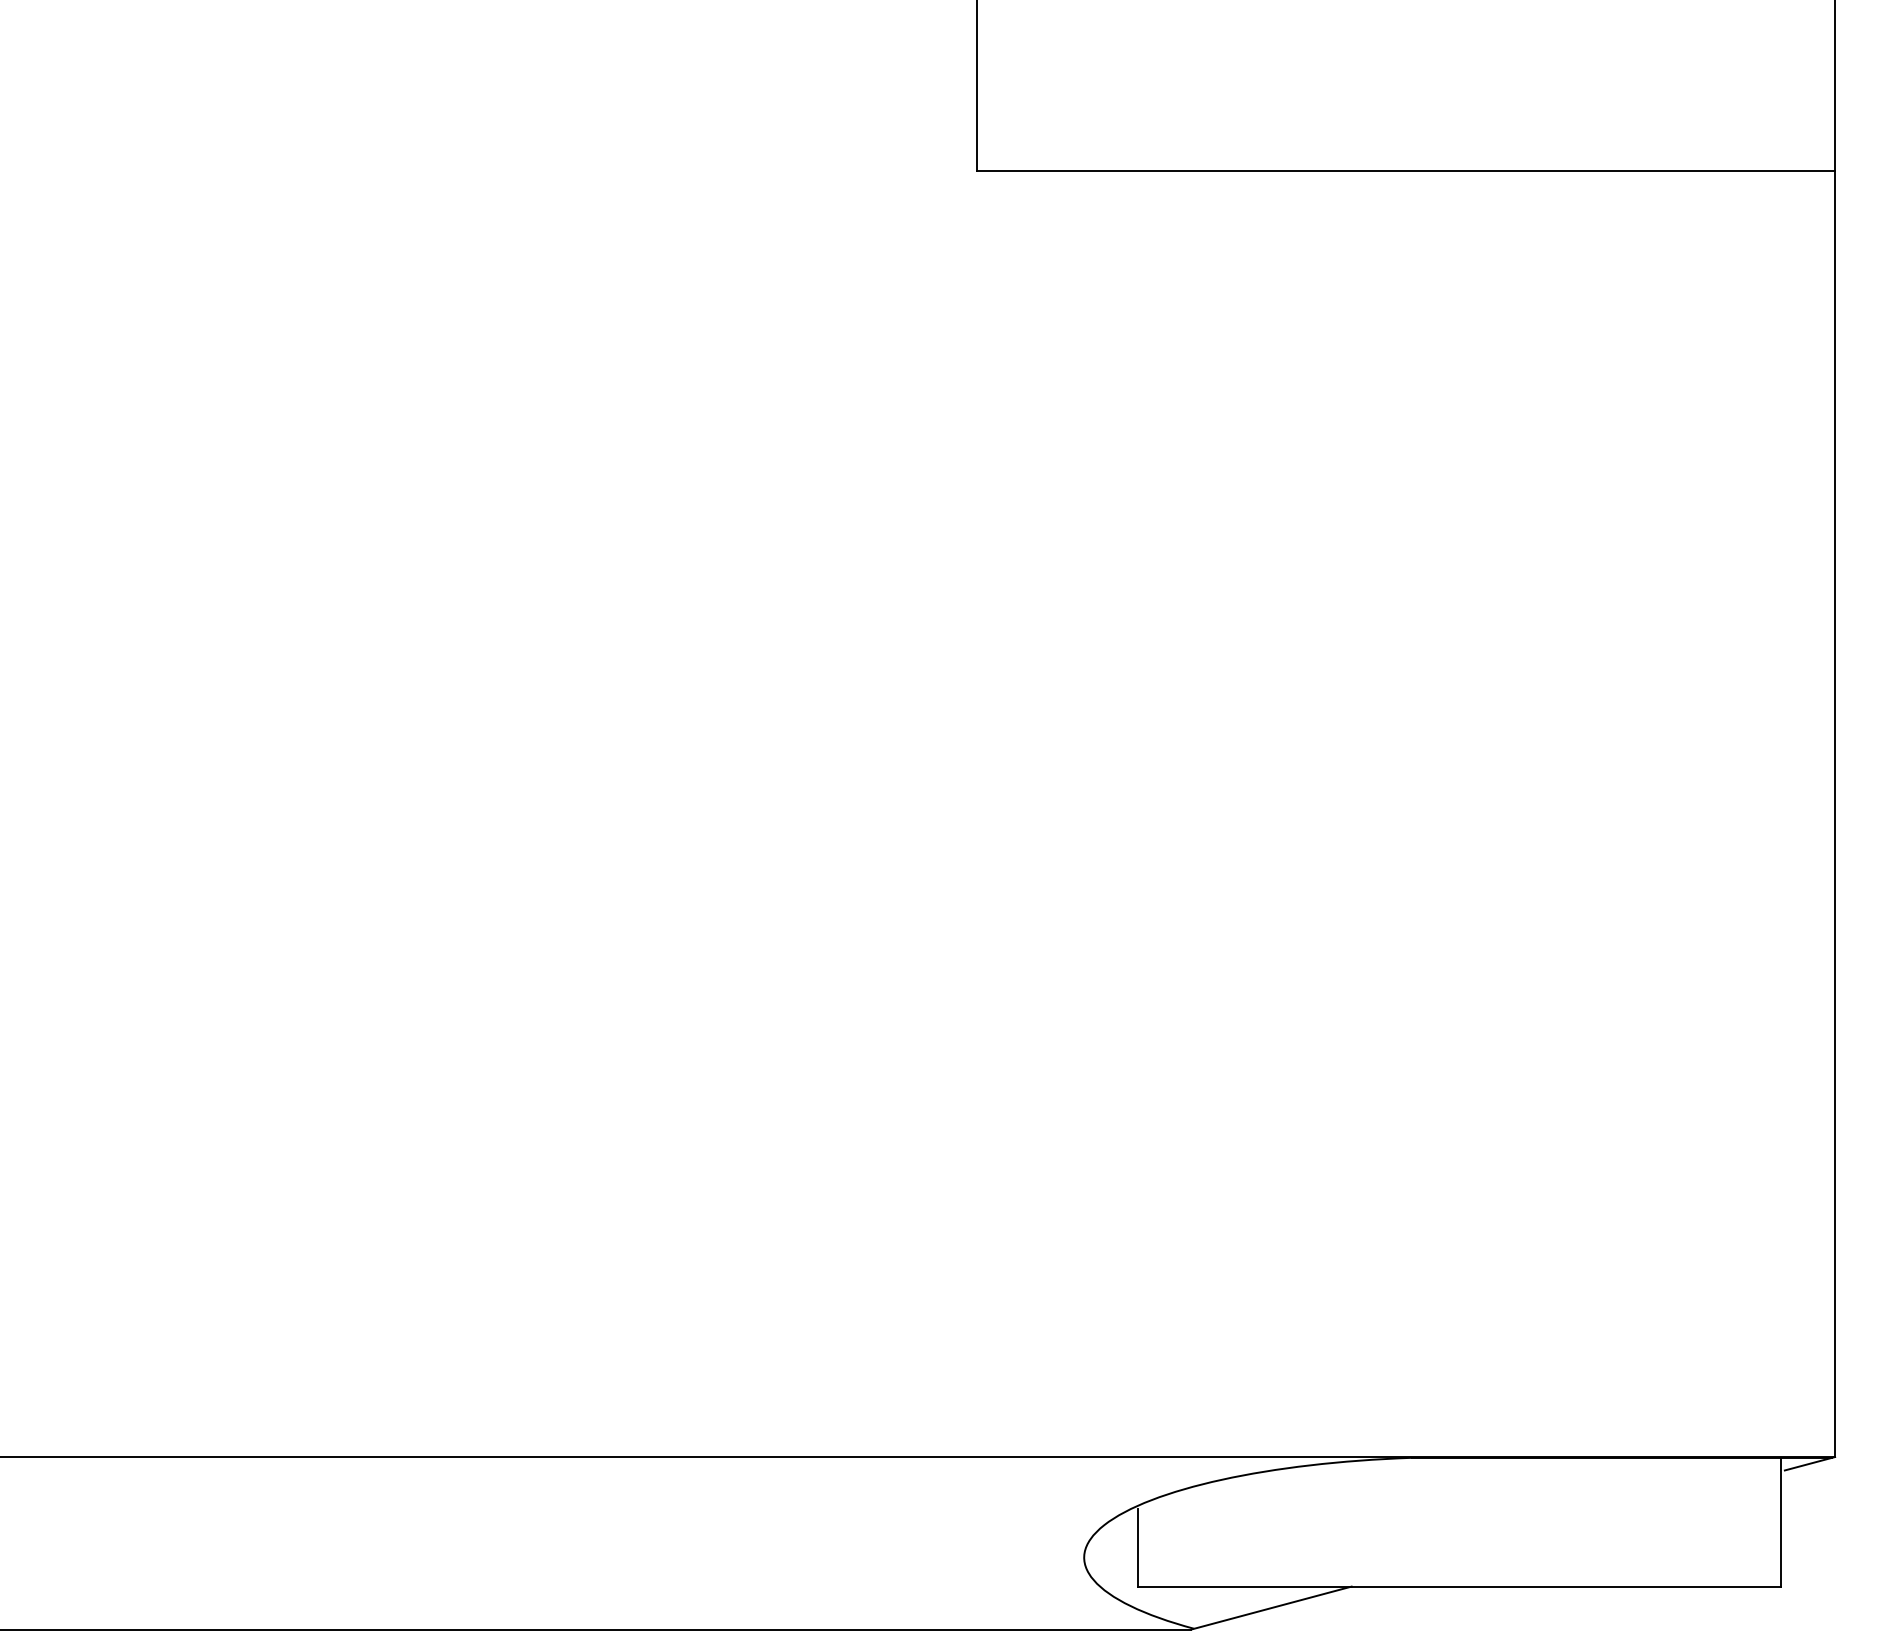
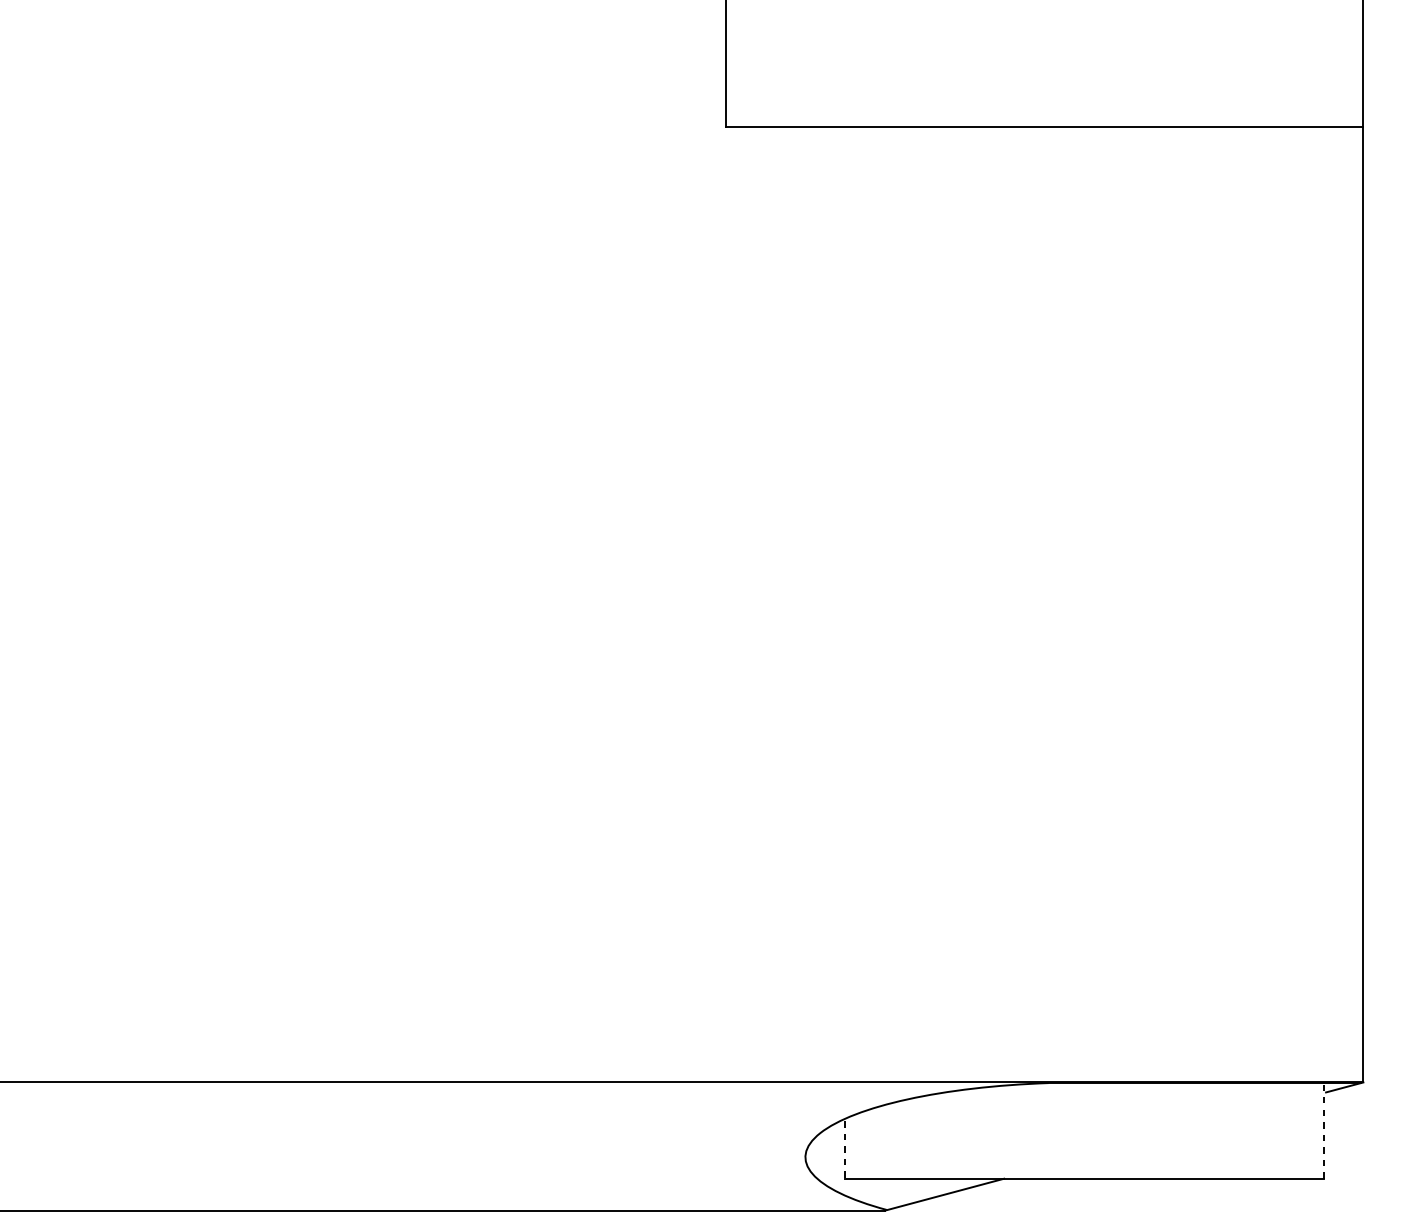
line: (1781, 1521) -> (1323, 1130), solid -> dashed
line: (1137, 1547) -> (845, 1149), solid -> dashed

